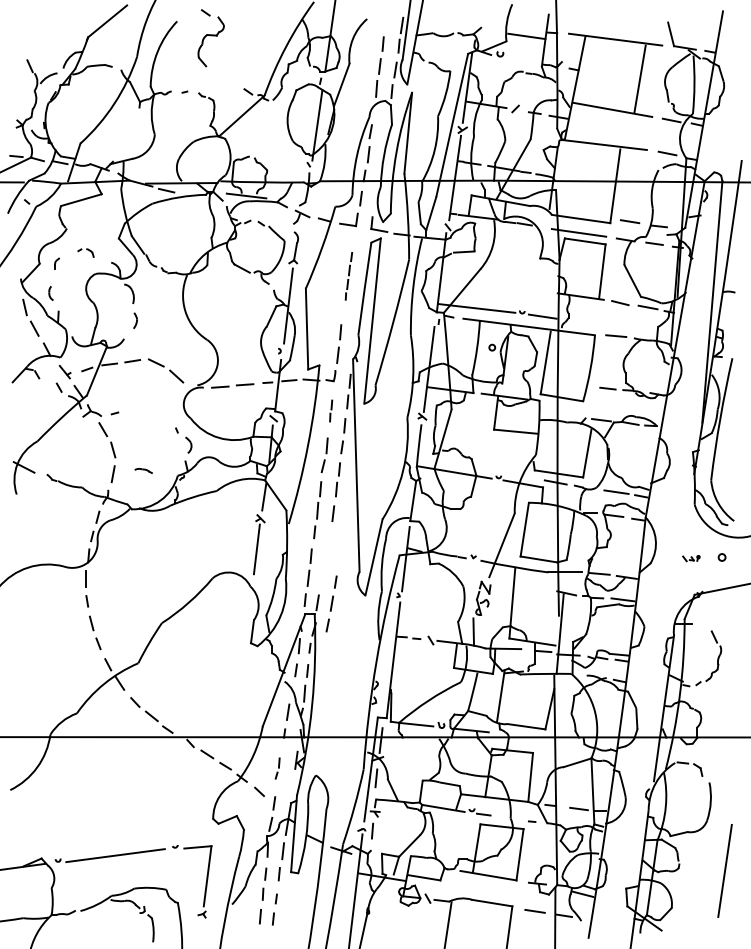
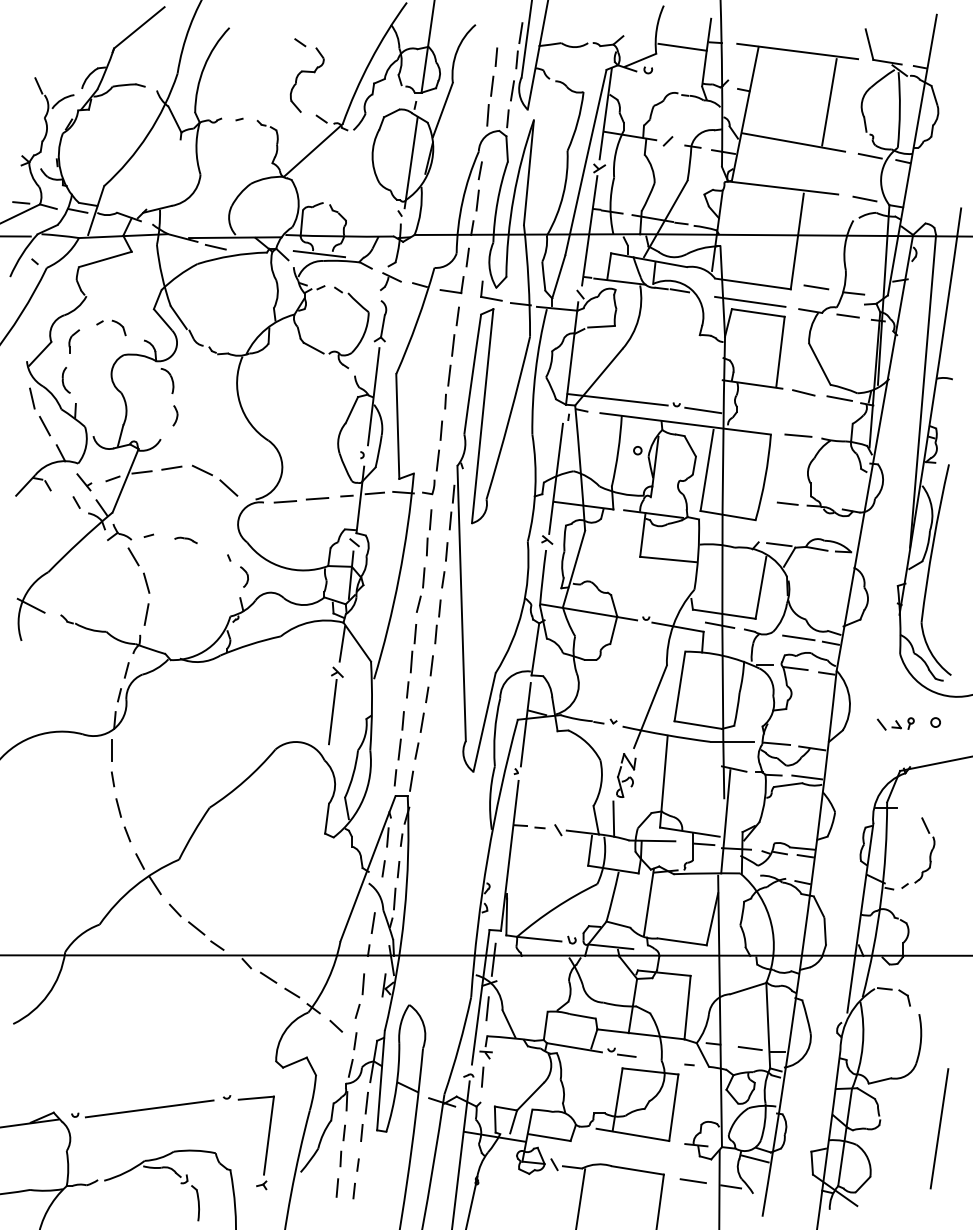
part: (210, 38) -> (306, 75), moved
part: (85, 252) -> (110, 327), size x1.43
part: (56, 263) -> (73, 341), size x1.67
part: (348, 276) -> (451, 358), size x1.67
part: (50, 293) -> (65, 380), size x1.43
part: (330, 410) -> (428, 532), size x1.67
part: (143, 470) -> (185, 539), moved
part: (691, 558) -> (896, 723), size x1.67
part: (331, 603) -> (421, 722), moved
part: (277, 768) -> (359, 995), size x1.67

